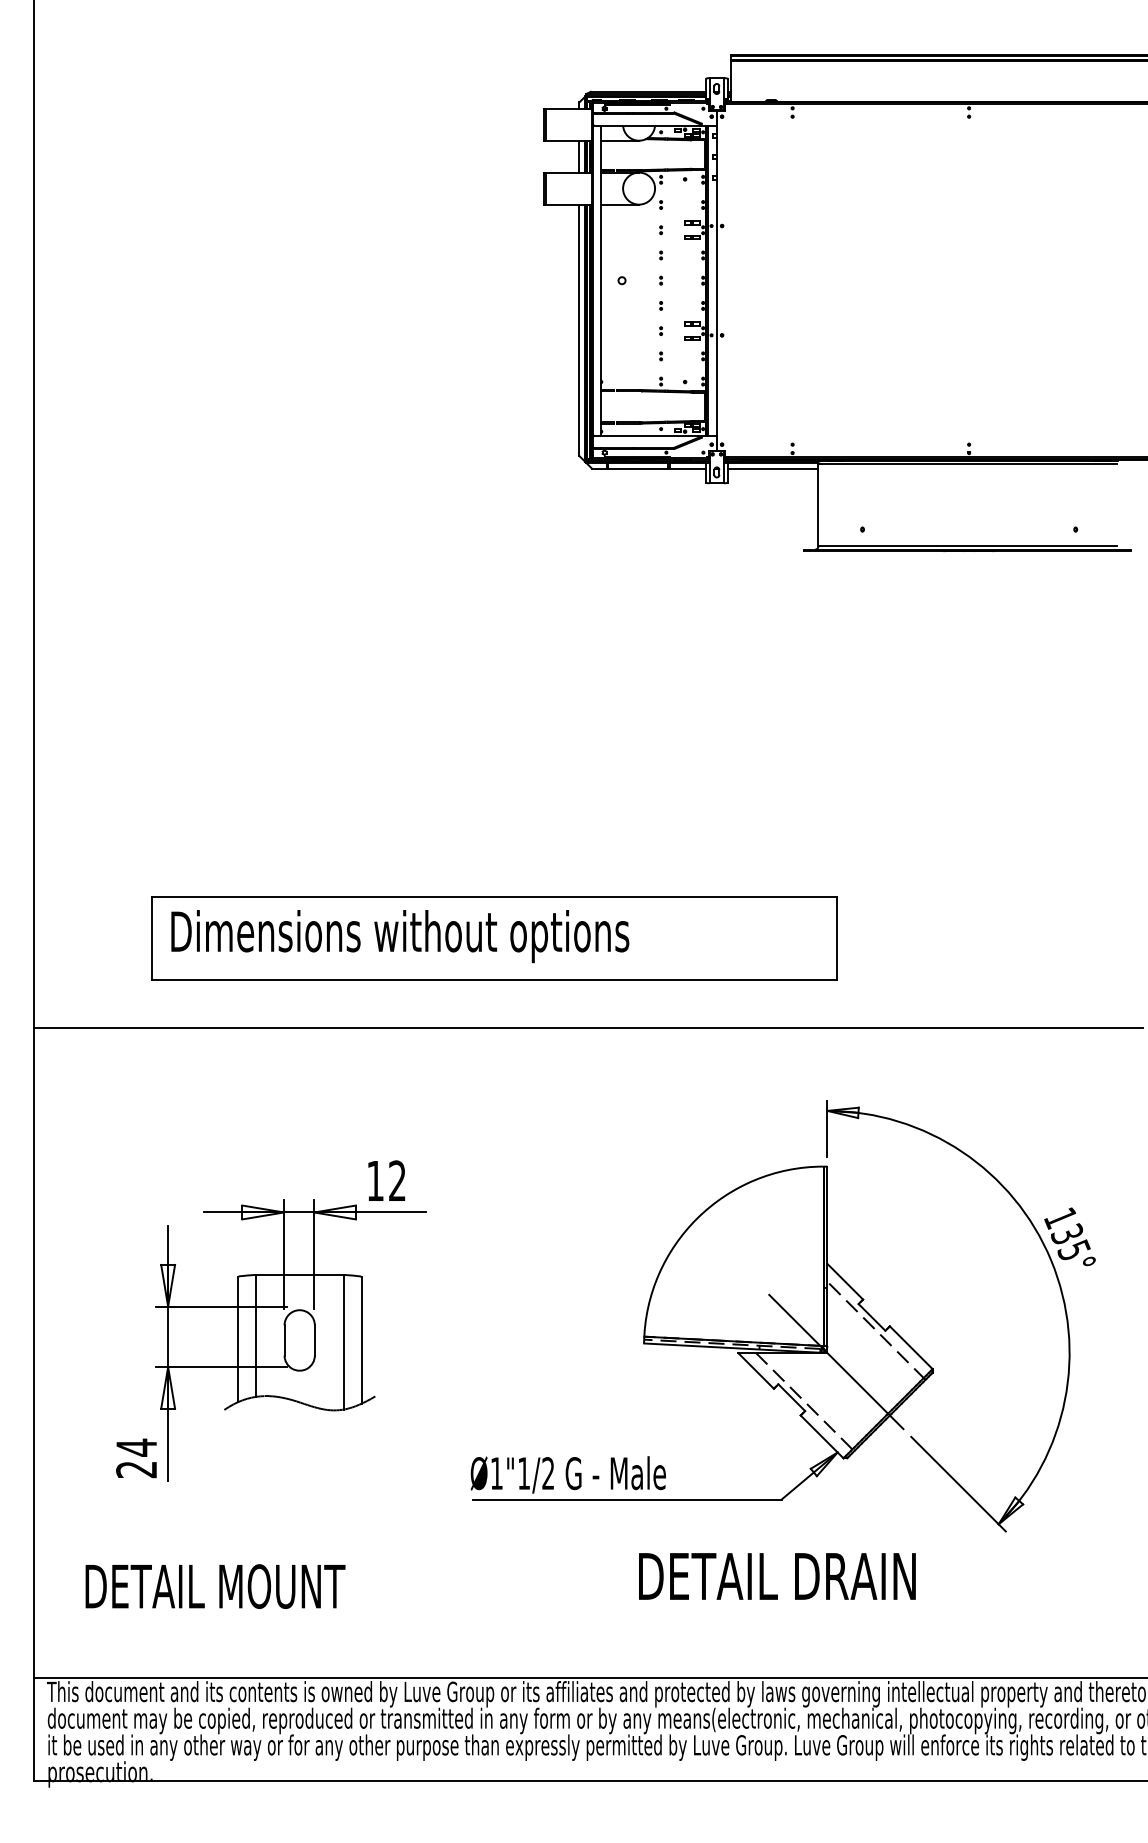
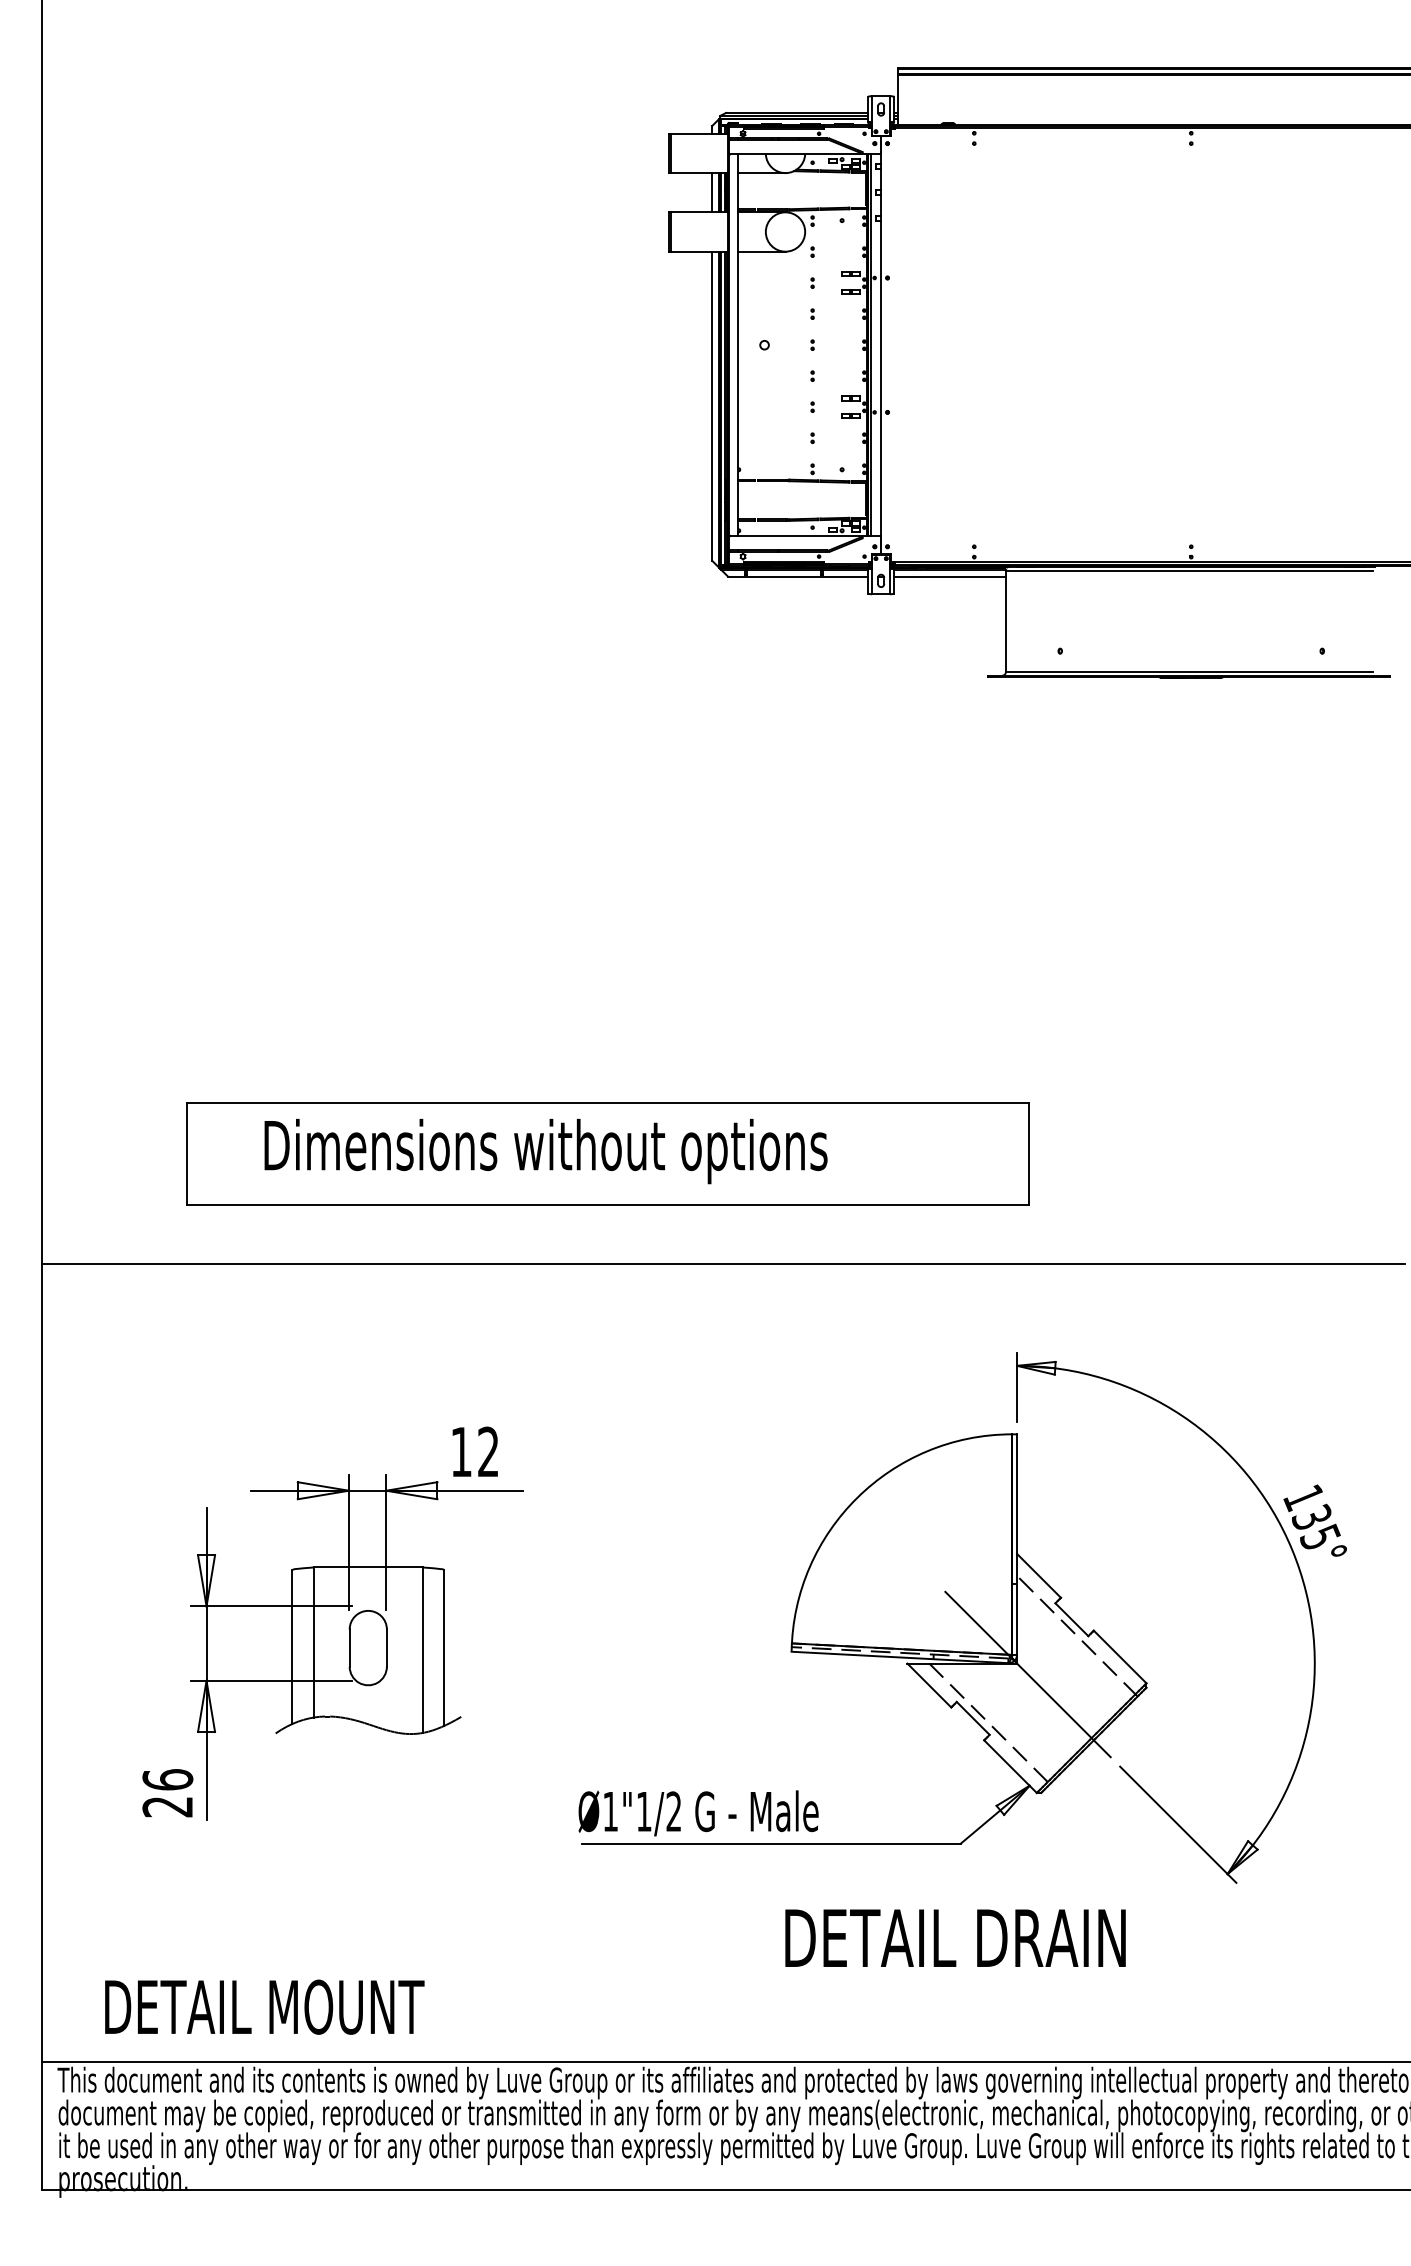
text: (400, 936) -> (546, 1151), moved
text: (136, 1447) -> (167, 1779), 24 -> 26
text: (215, 1586) -> (264, 2007), moved

